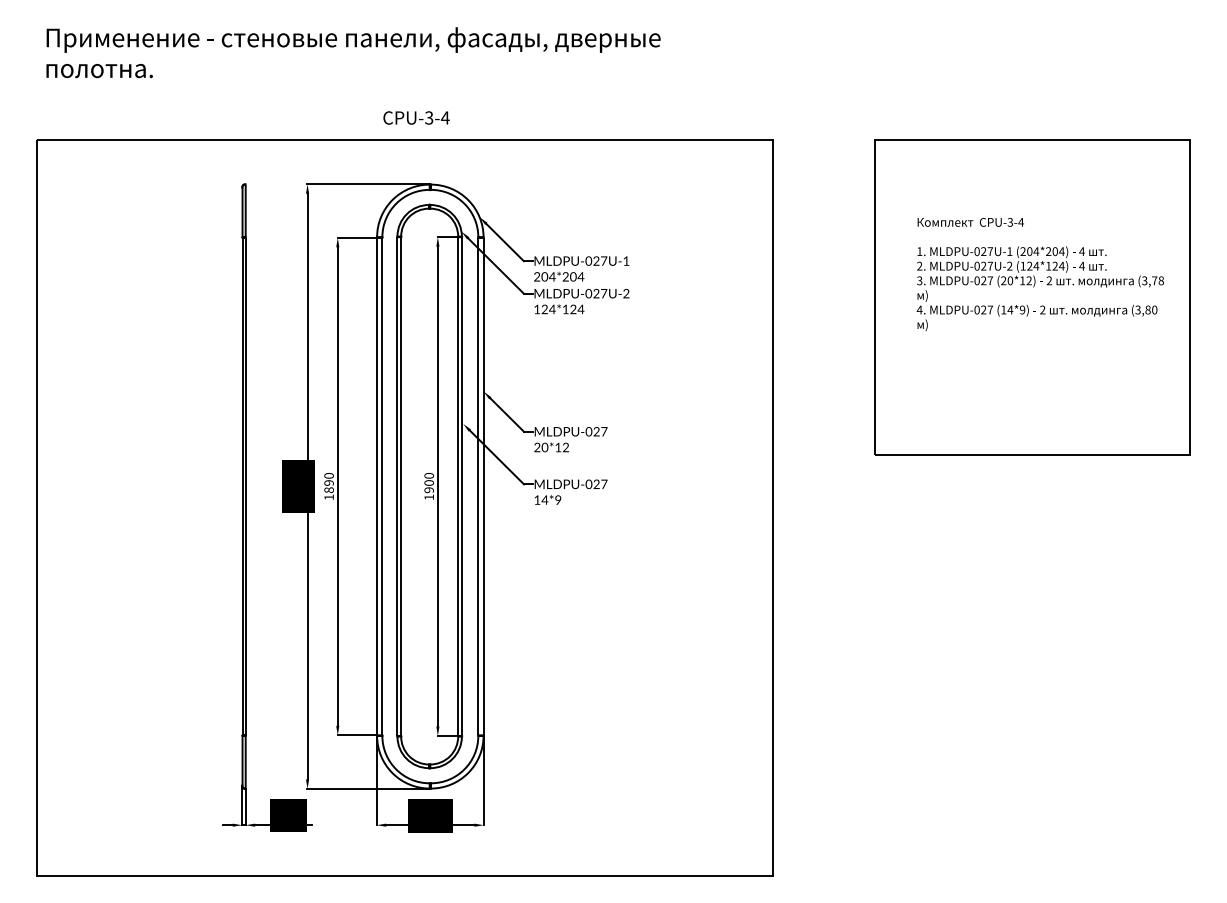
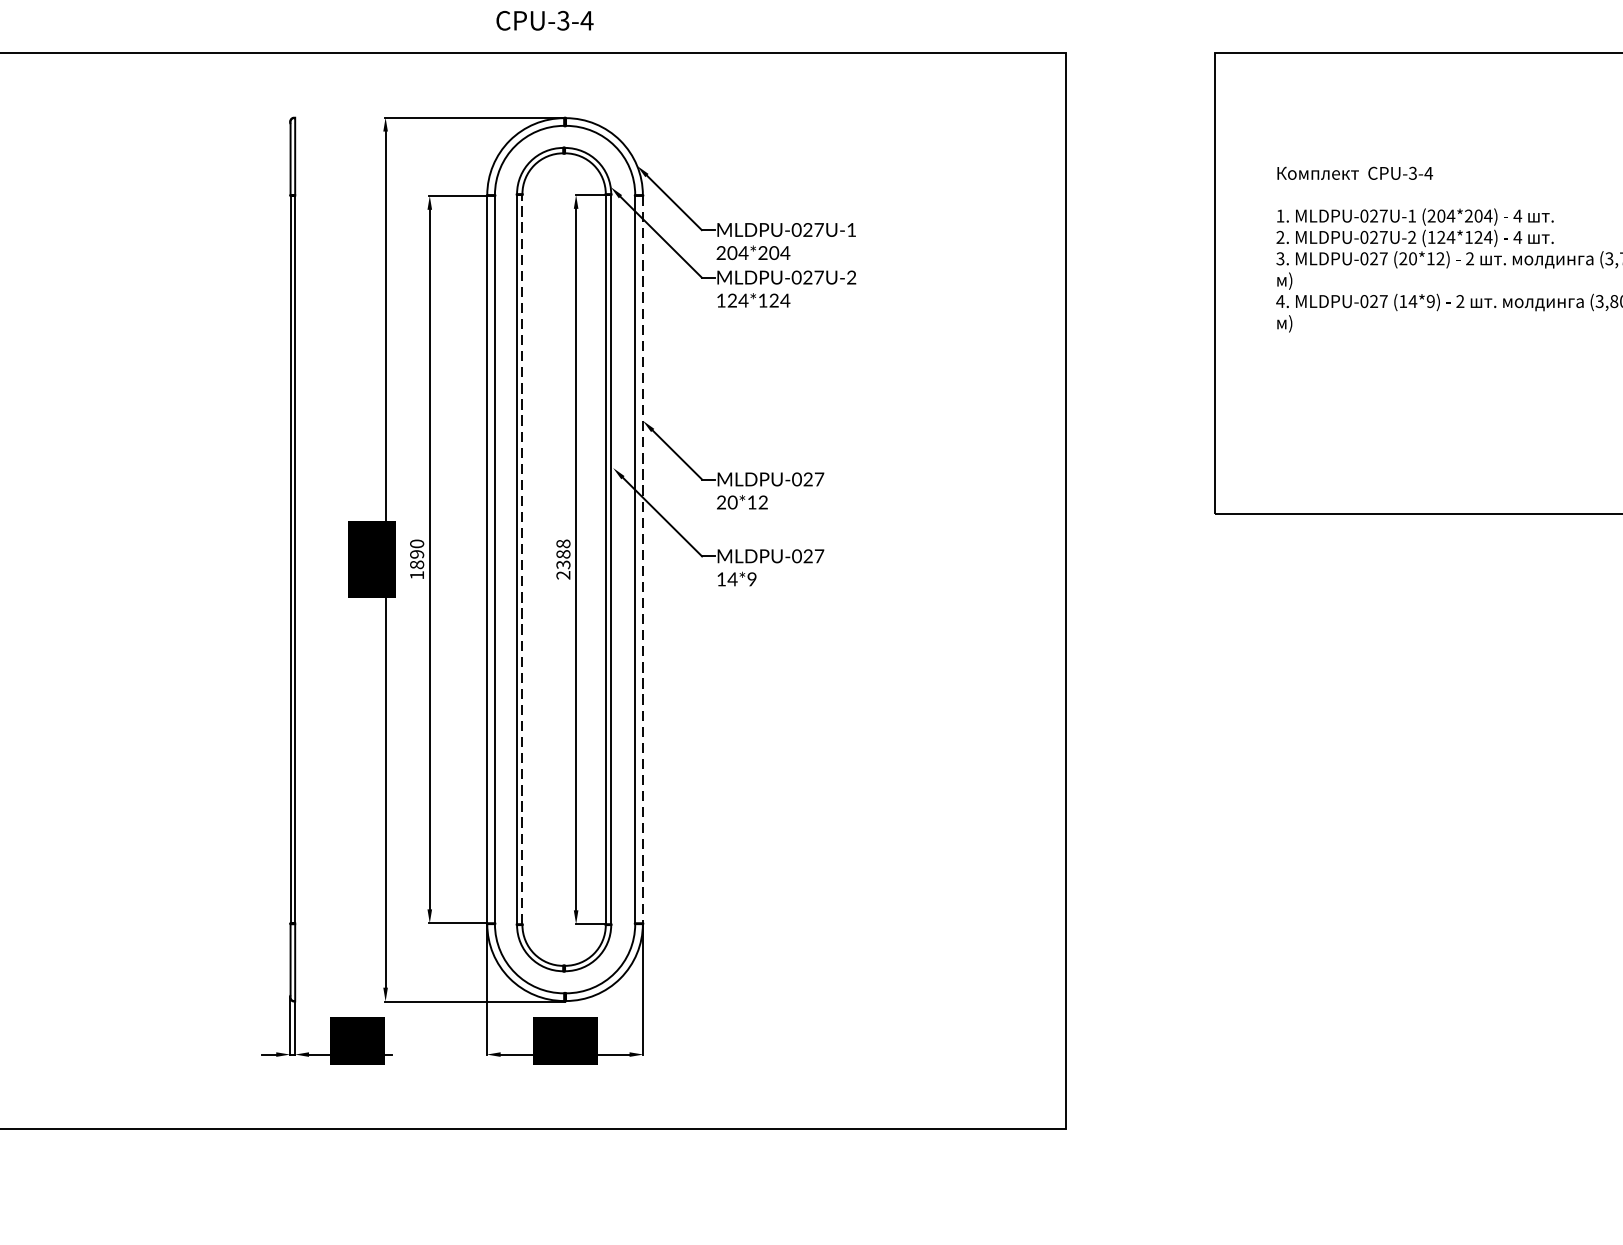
line: (401, 486) -> (522, 559), solid -> dashed
text: (428, 486) -> (562, 559), 1900 -> 2388
line: (483, 486) -> (642, 559), solid -> dashed

